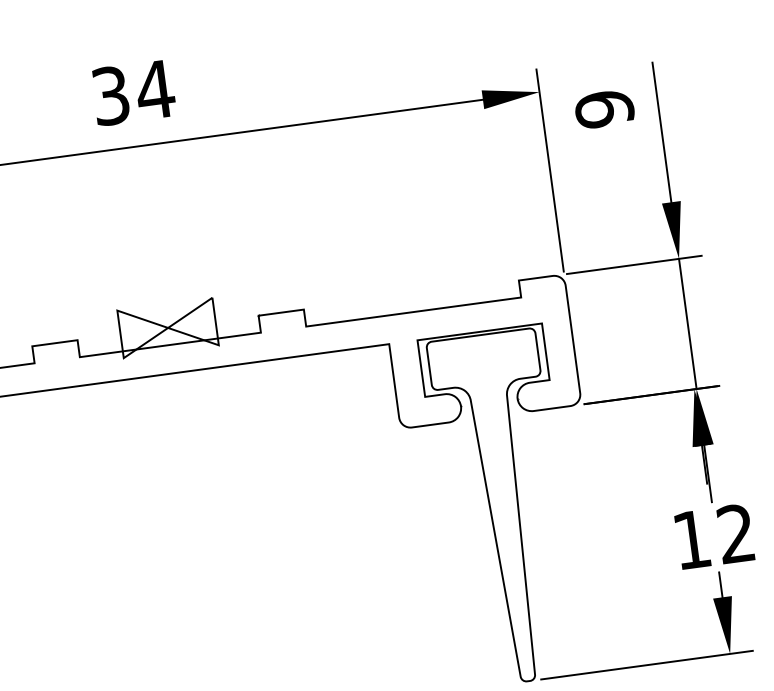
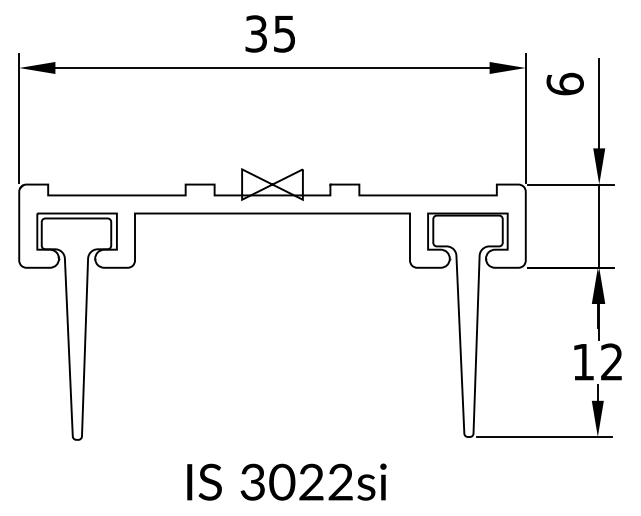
text: (154, 89) -> (284, 33), 34 -> 35
text: (603, 108) -> (564, 83), 9 -> 6

